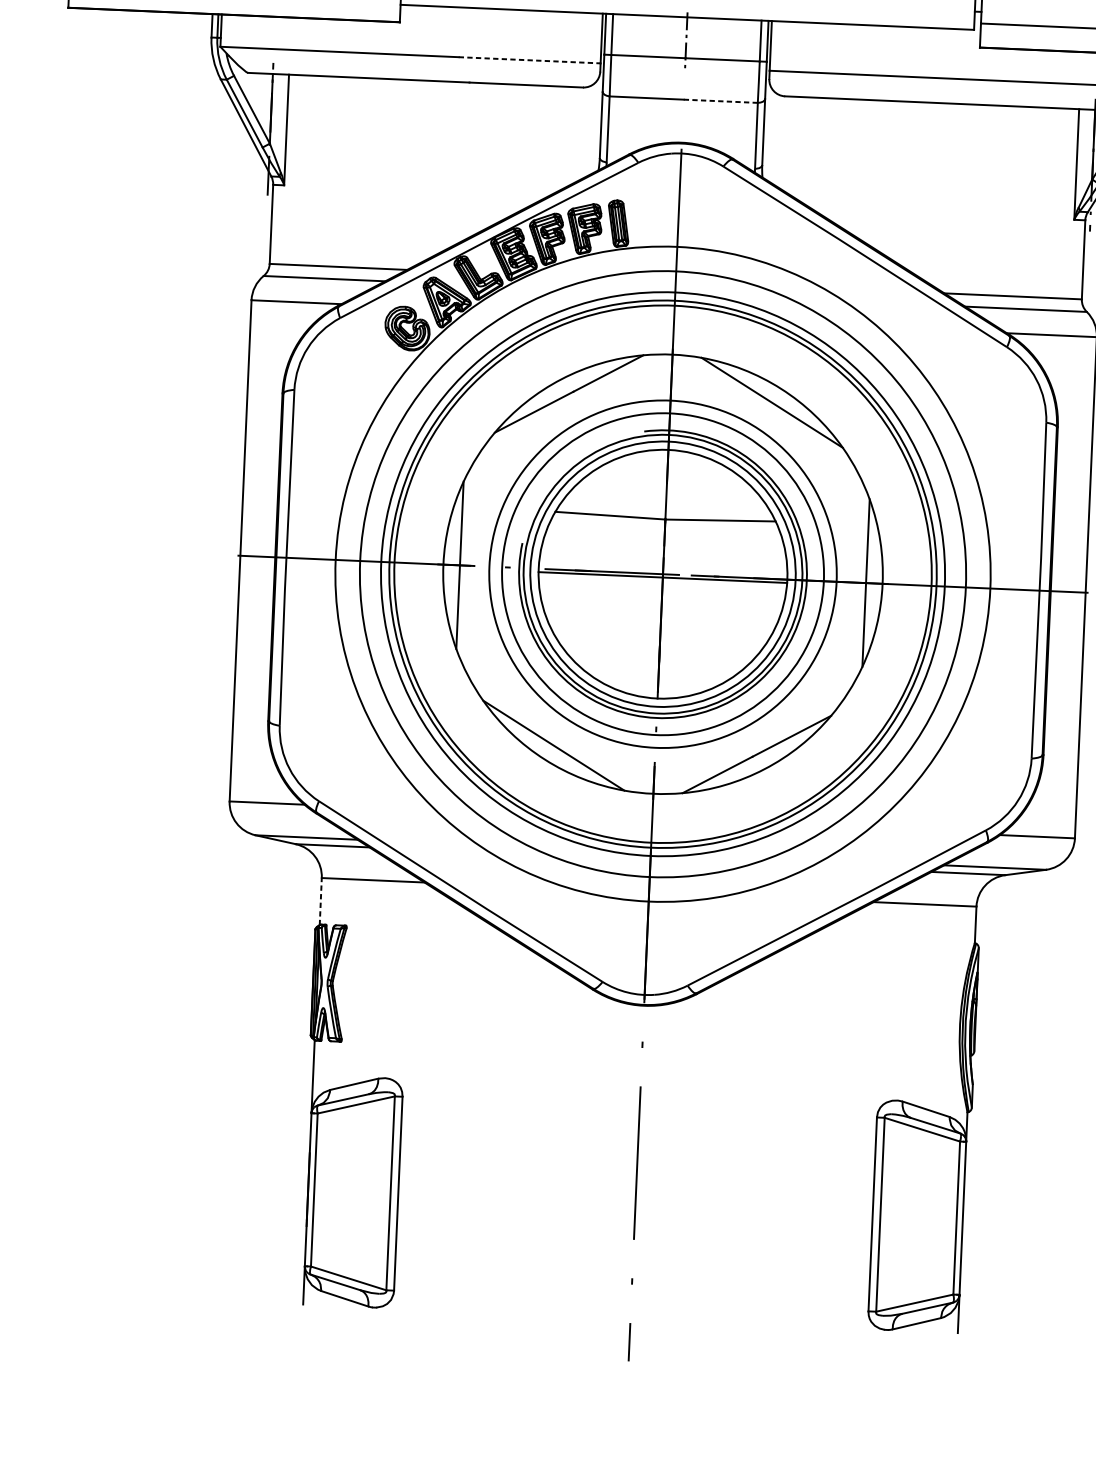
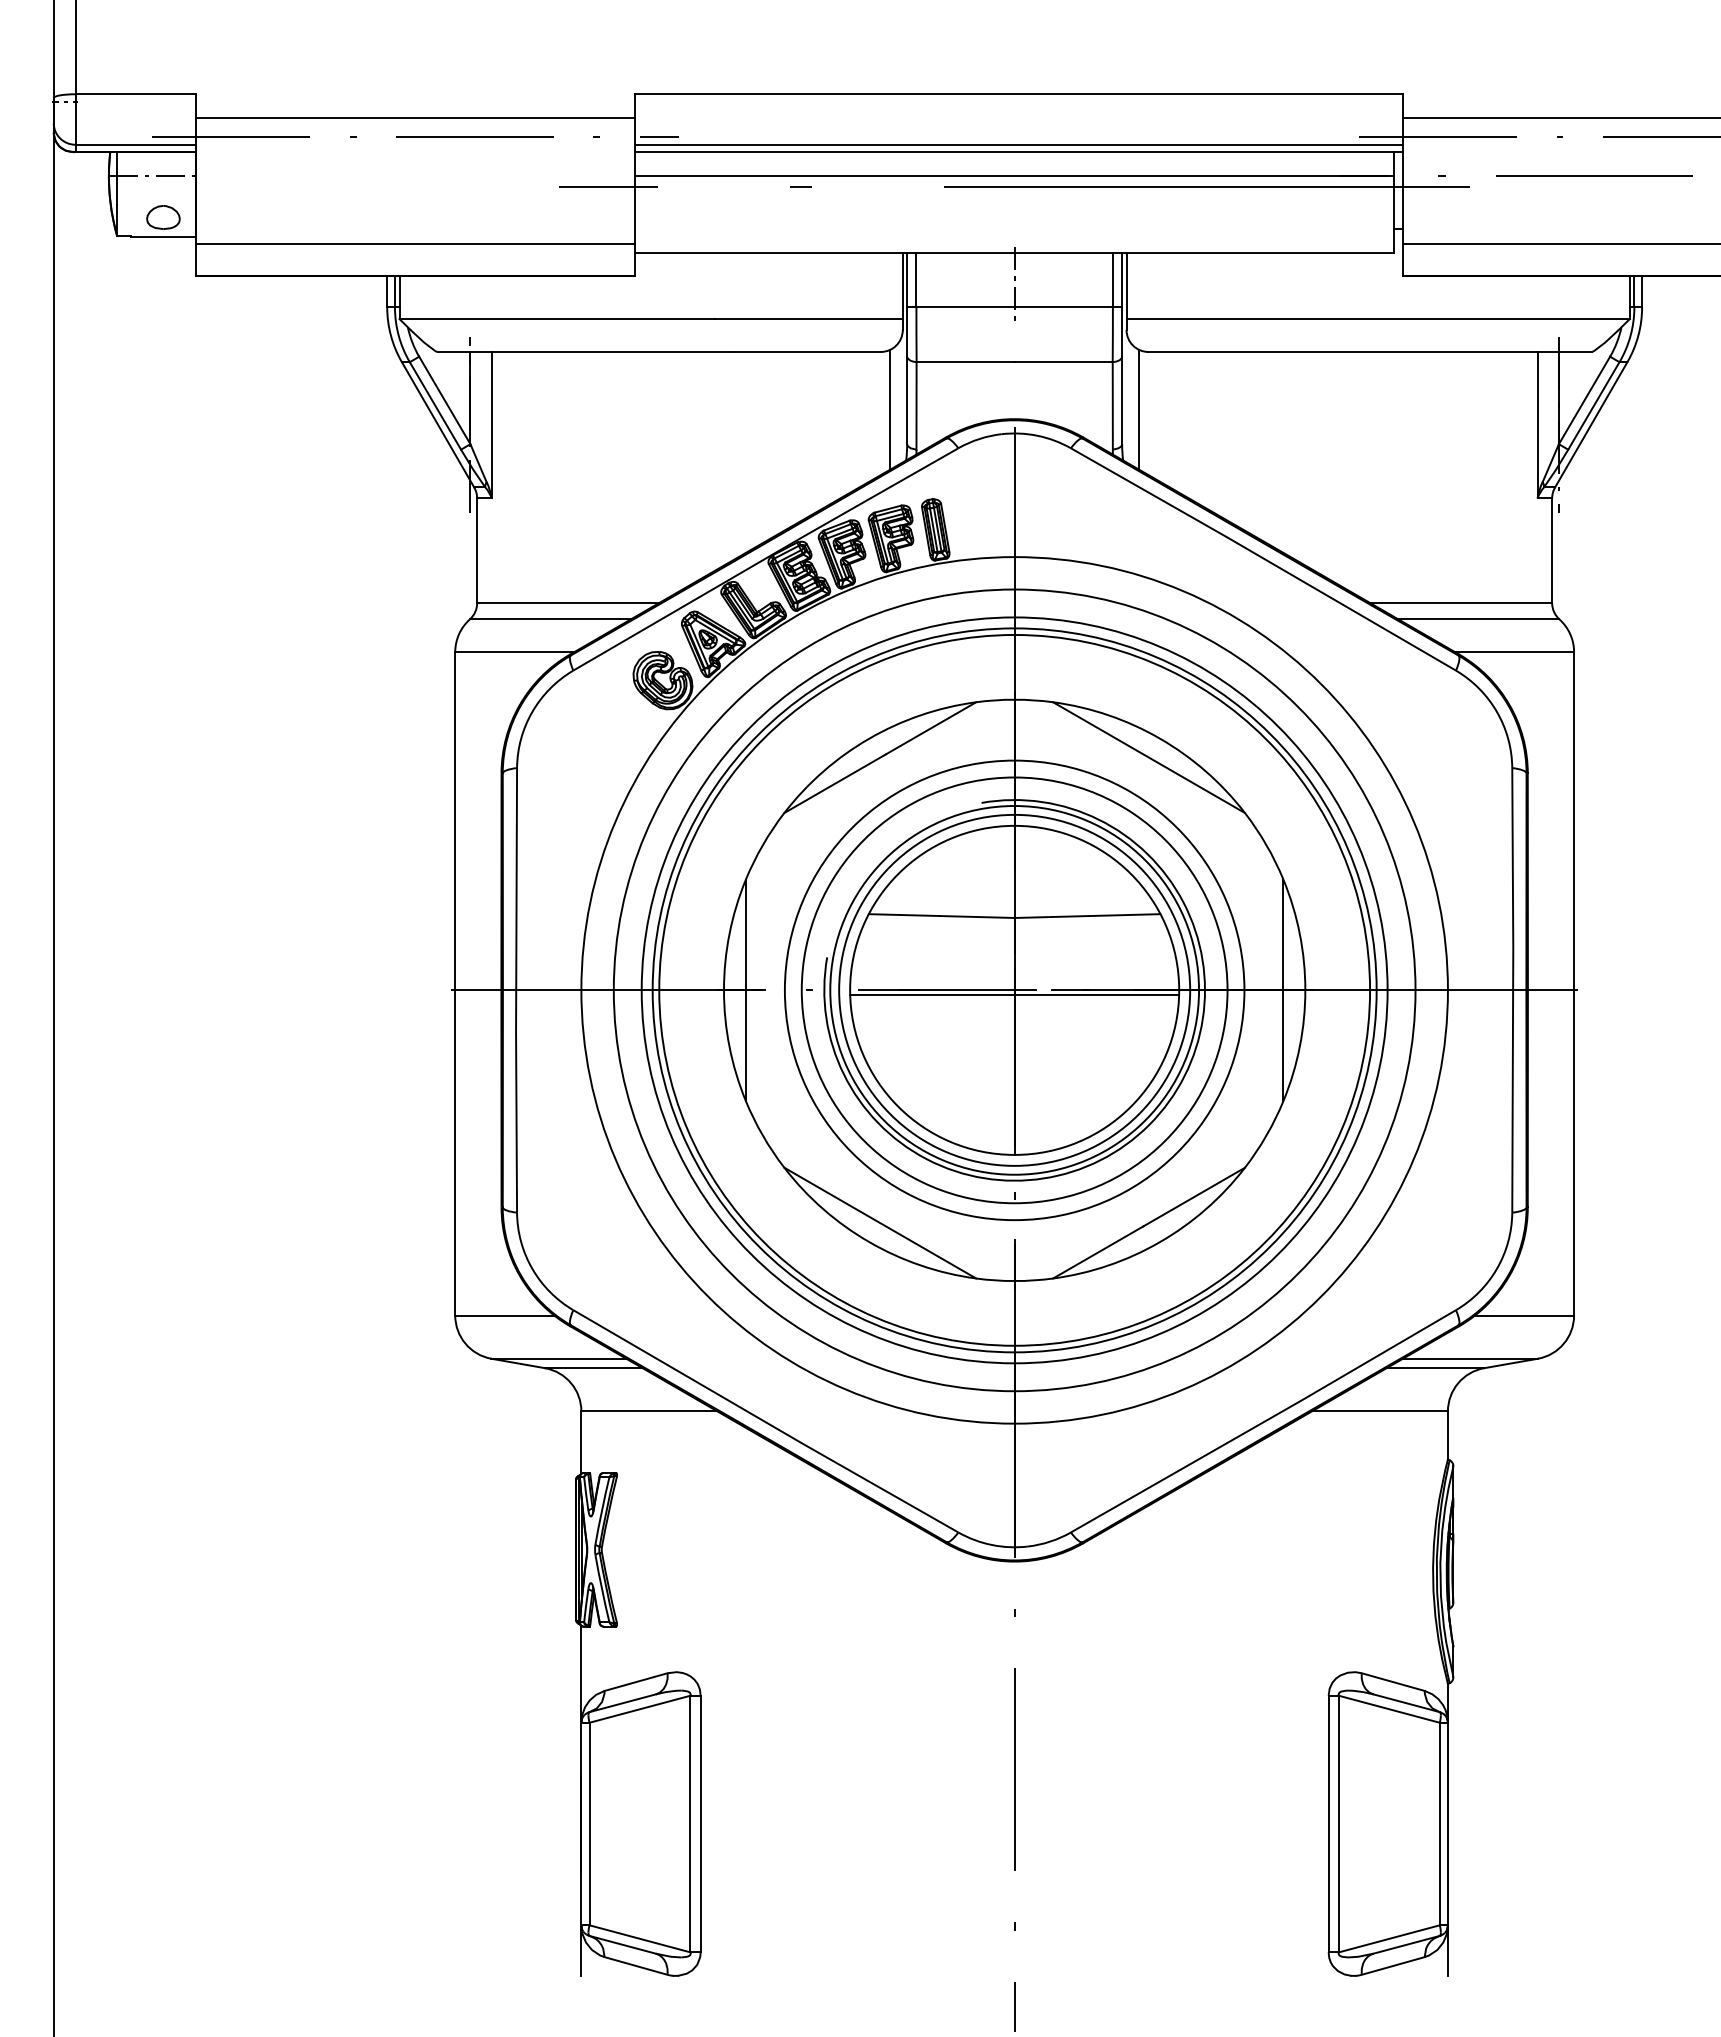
line: (529, 60) -> (808, 319), dashed -> solid
line: (721, 101) -> (1064, 362), dashed -> solid
line: (588, 131) -> (890, 409), added
line: (776, 139) -> (1139, 409), added
line: (320, 901) -> (581, 1442), dashed -> solid

